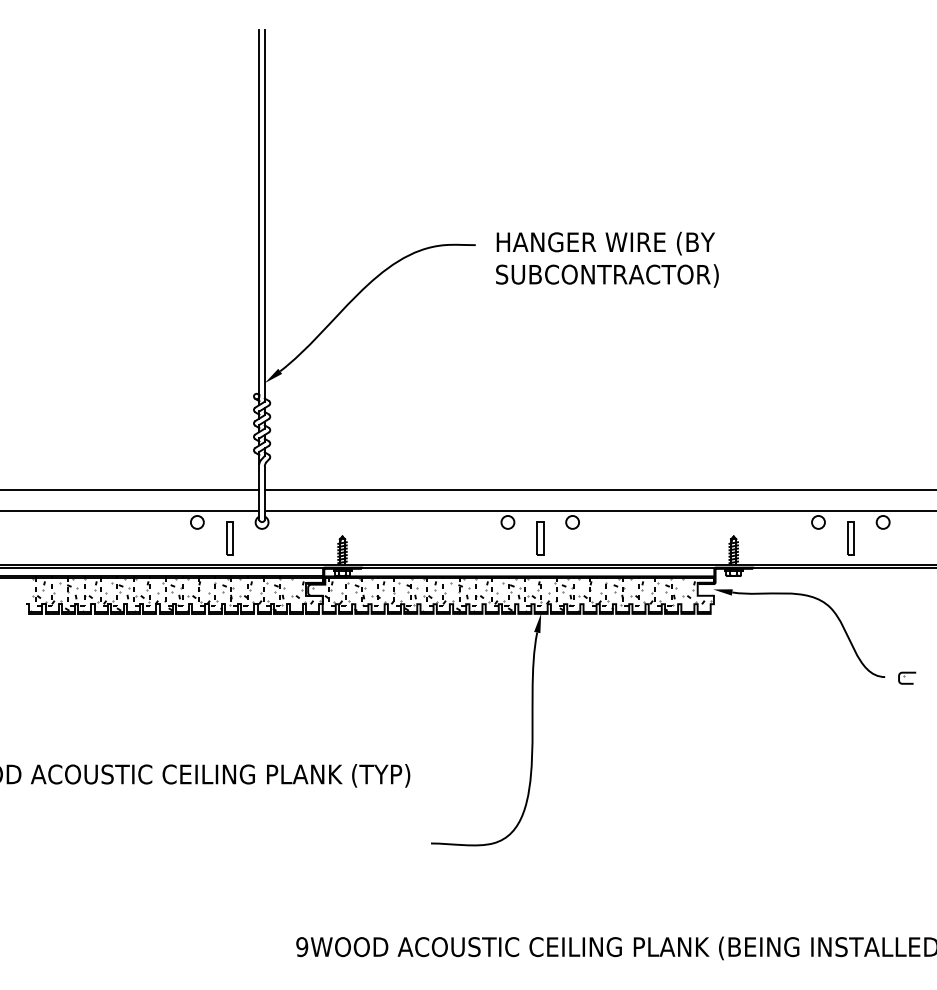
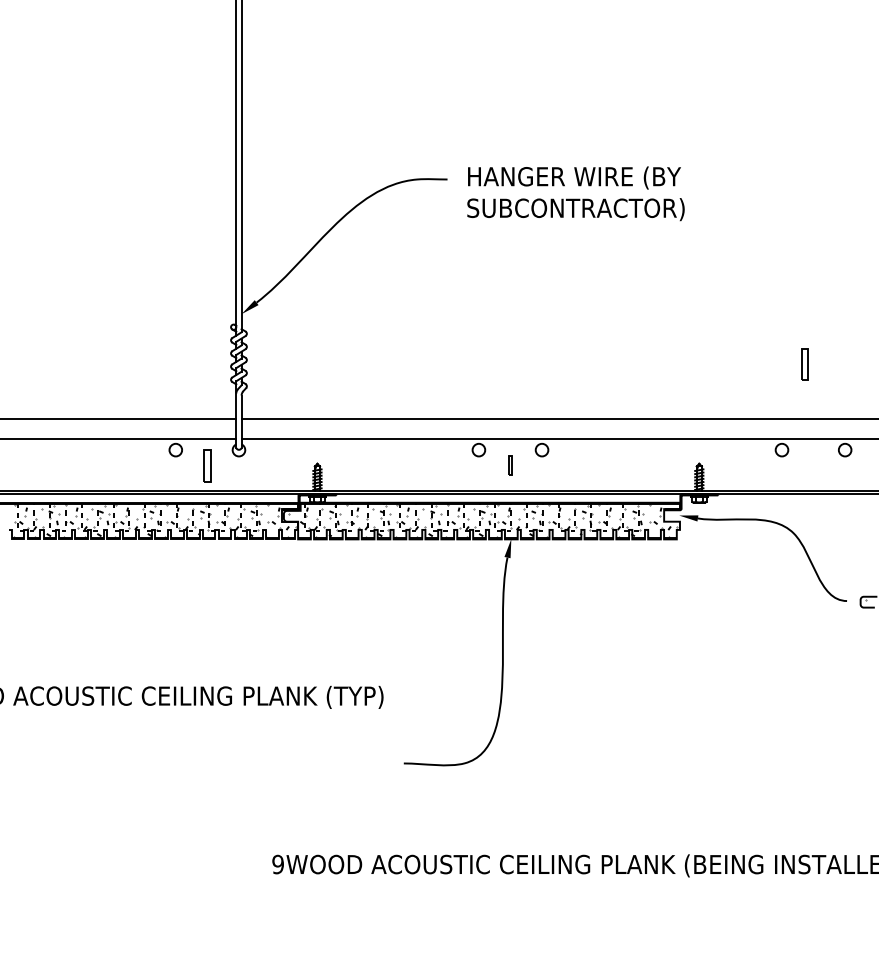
part: (540, 538) -> (510, 465), size x0.6
part: (850, 538) -> (804, 364), moved

